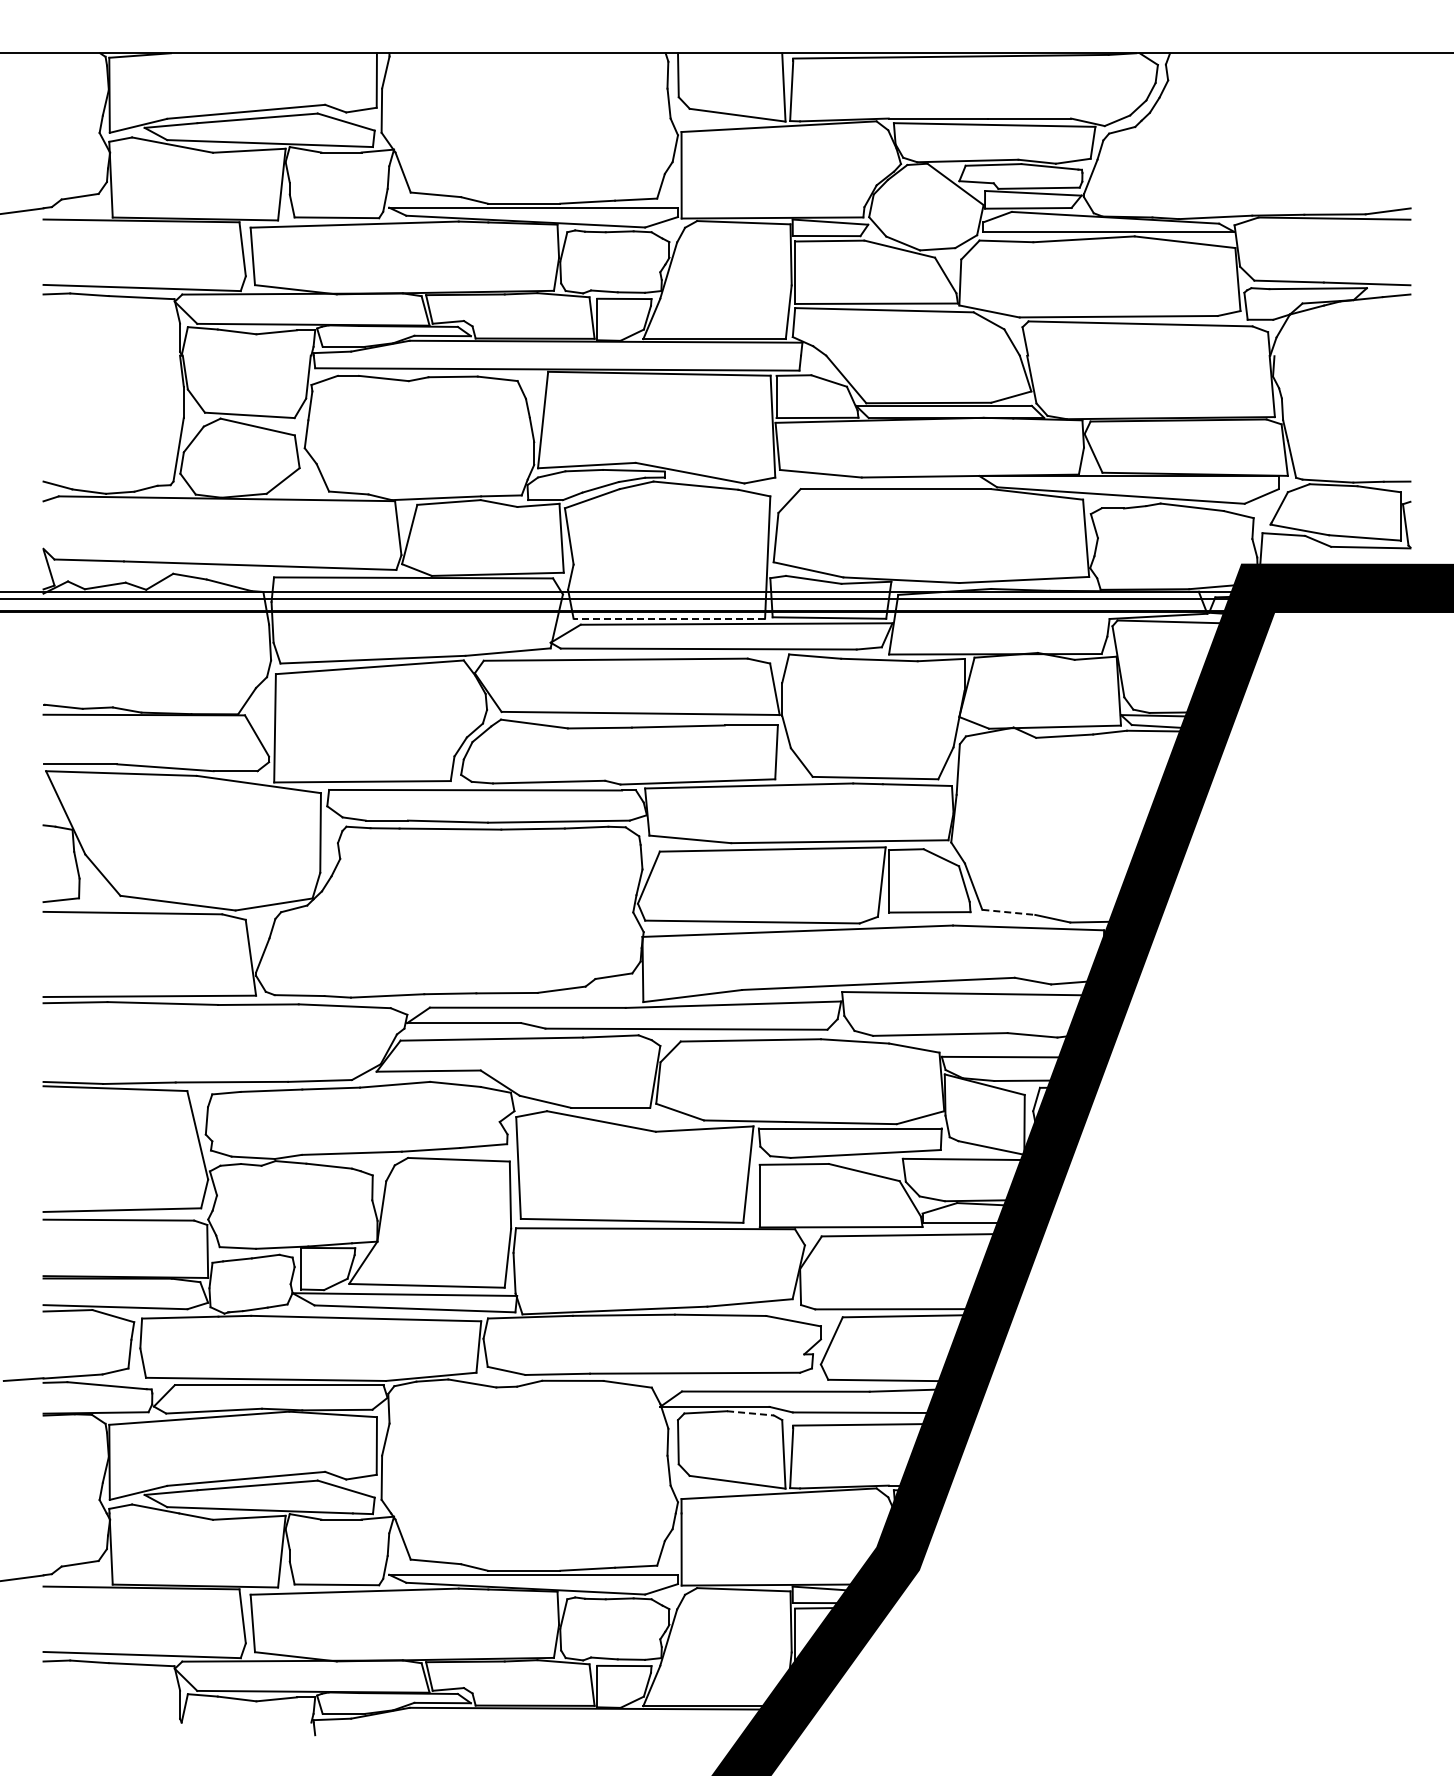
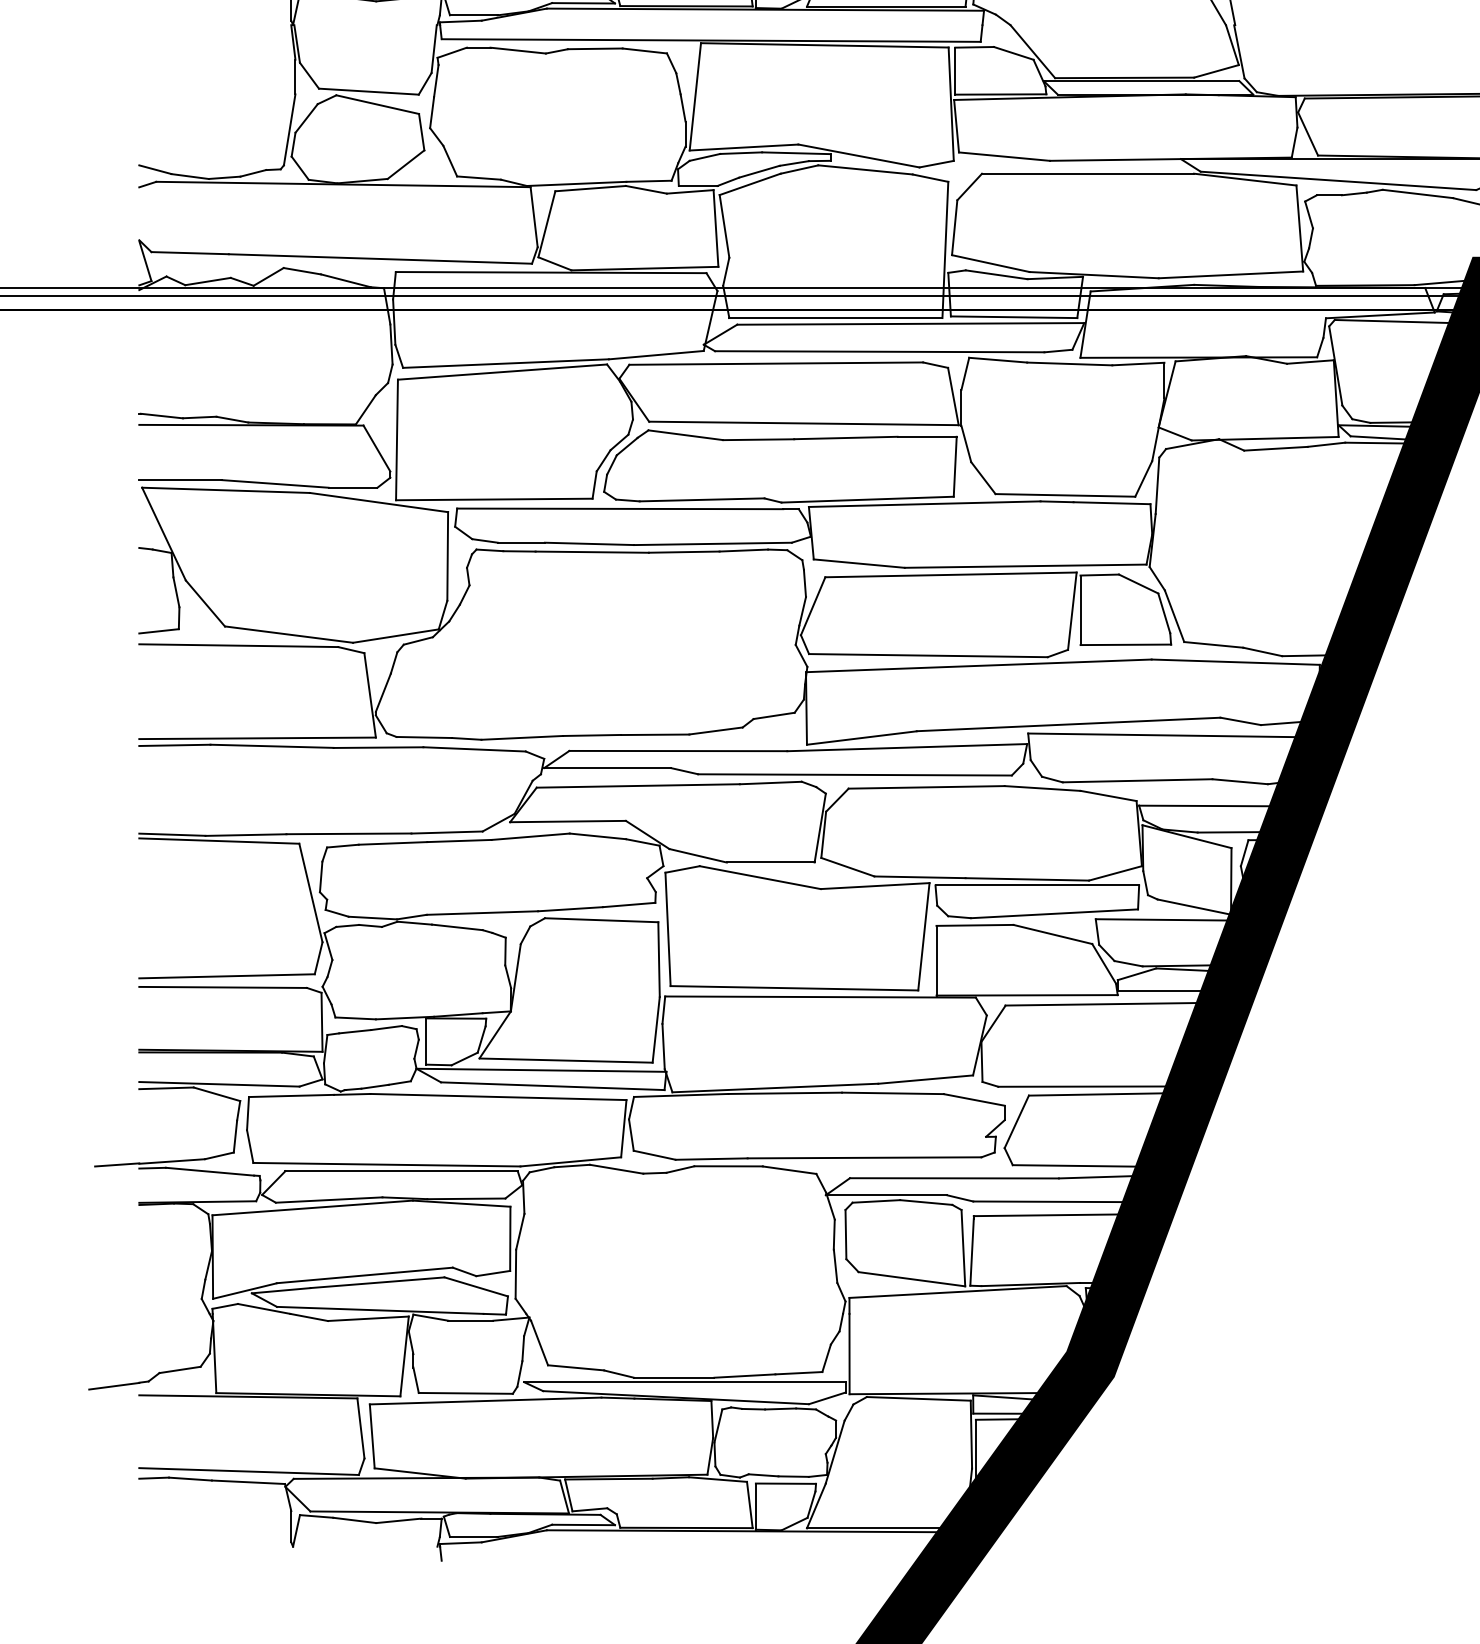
line: (669, 618) -> (836, 317), dashed -> solid
line: (1008, 912) -> (1213, 645), dashed -> solid
line: (750, 1413) -> (926, 1202), dashed -> solid

